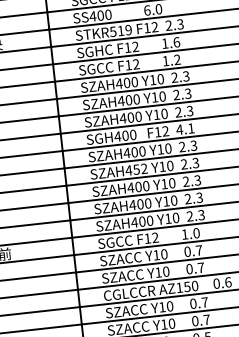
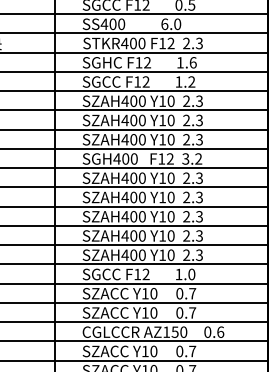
text: (121, 30) -> (133, 43), STKR519 -> STKR400
text: (185, 128) -> (192, 158), 4.1 -> 3.2
text: (139, 169) -> (137, 197), SZAH452 -> SZAH400

